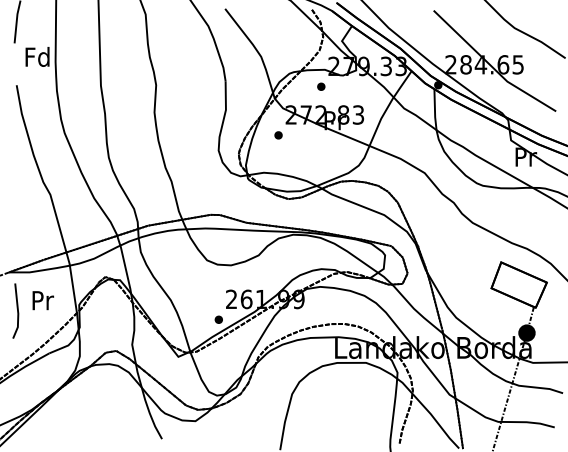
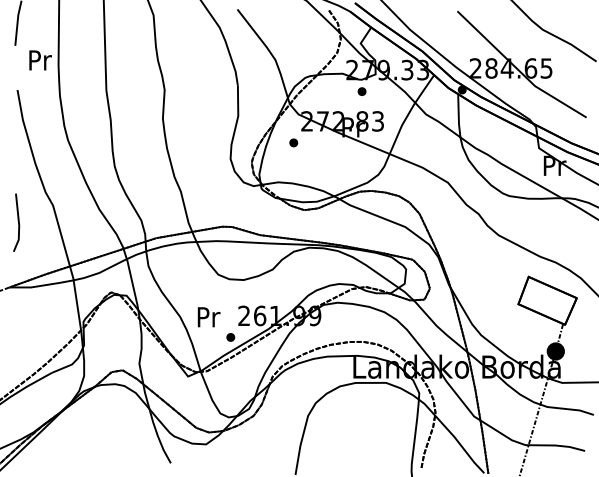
text: (37, 56) -> (39, 59), Fd -> Pr
part: (321, 86) -> (362, 91), moved
text: (42, 300) -> (208, 317), moved
line: (17, 310) -> (18, 222), moved

